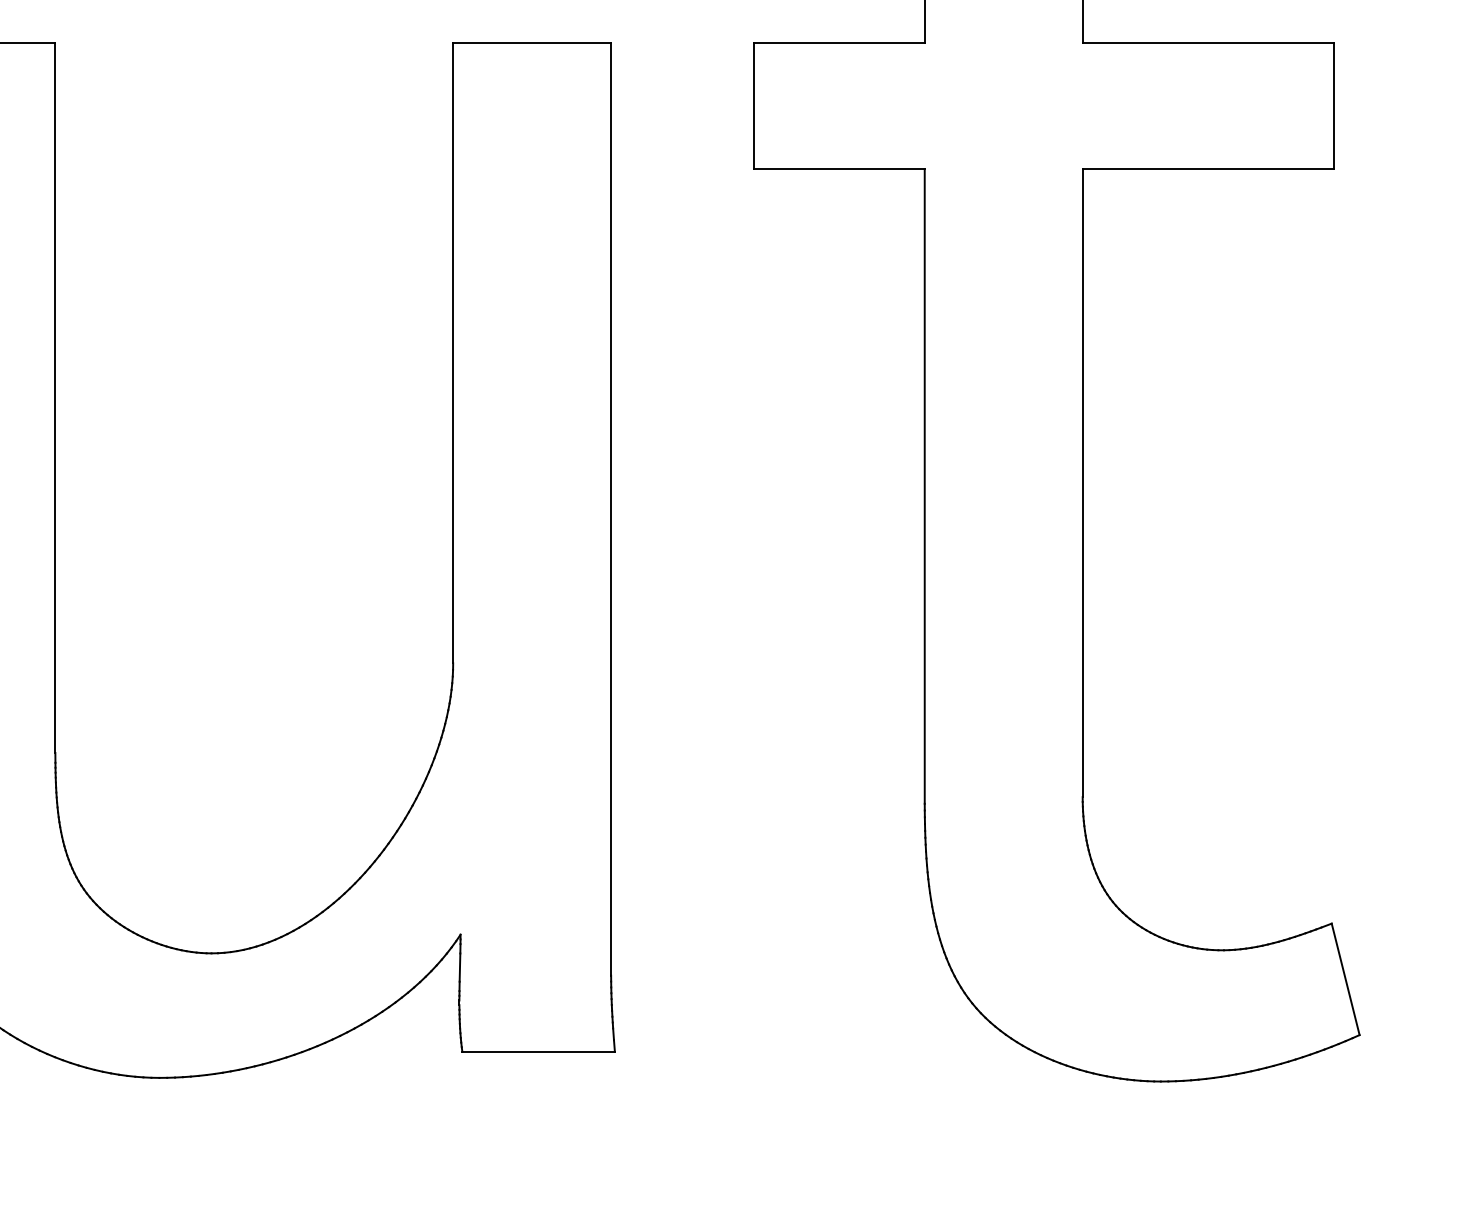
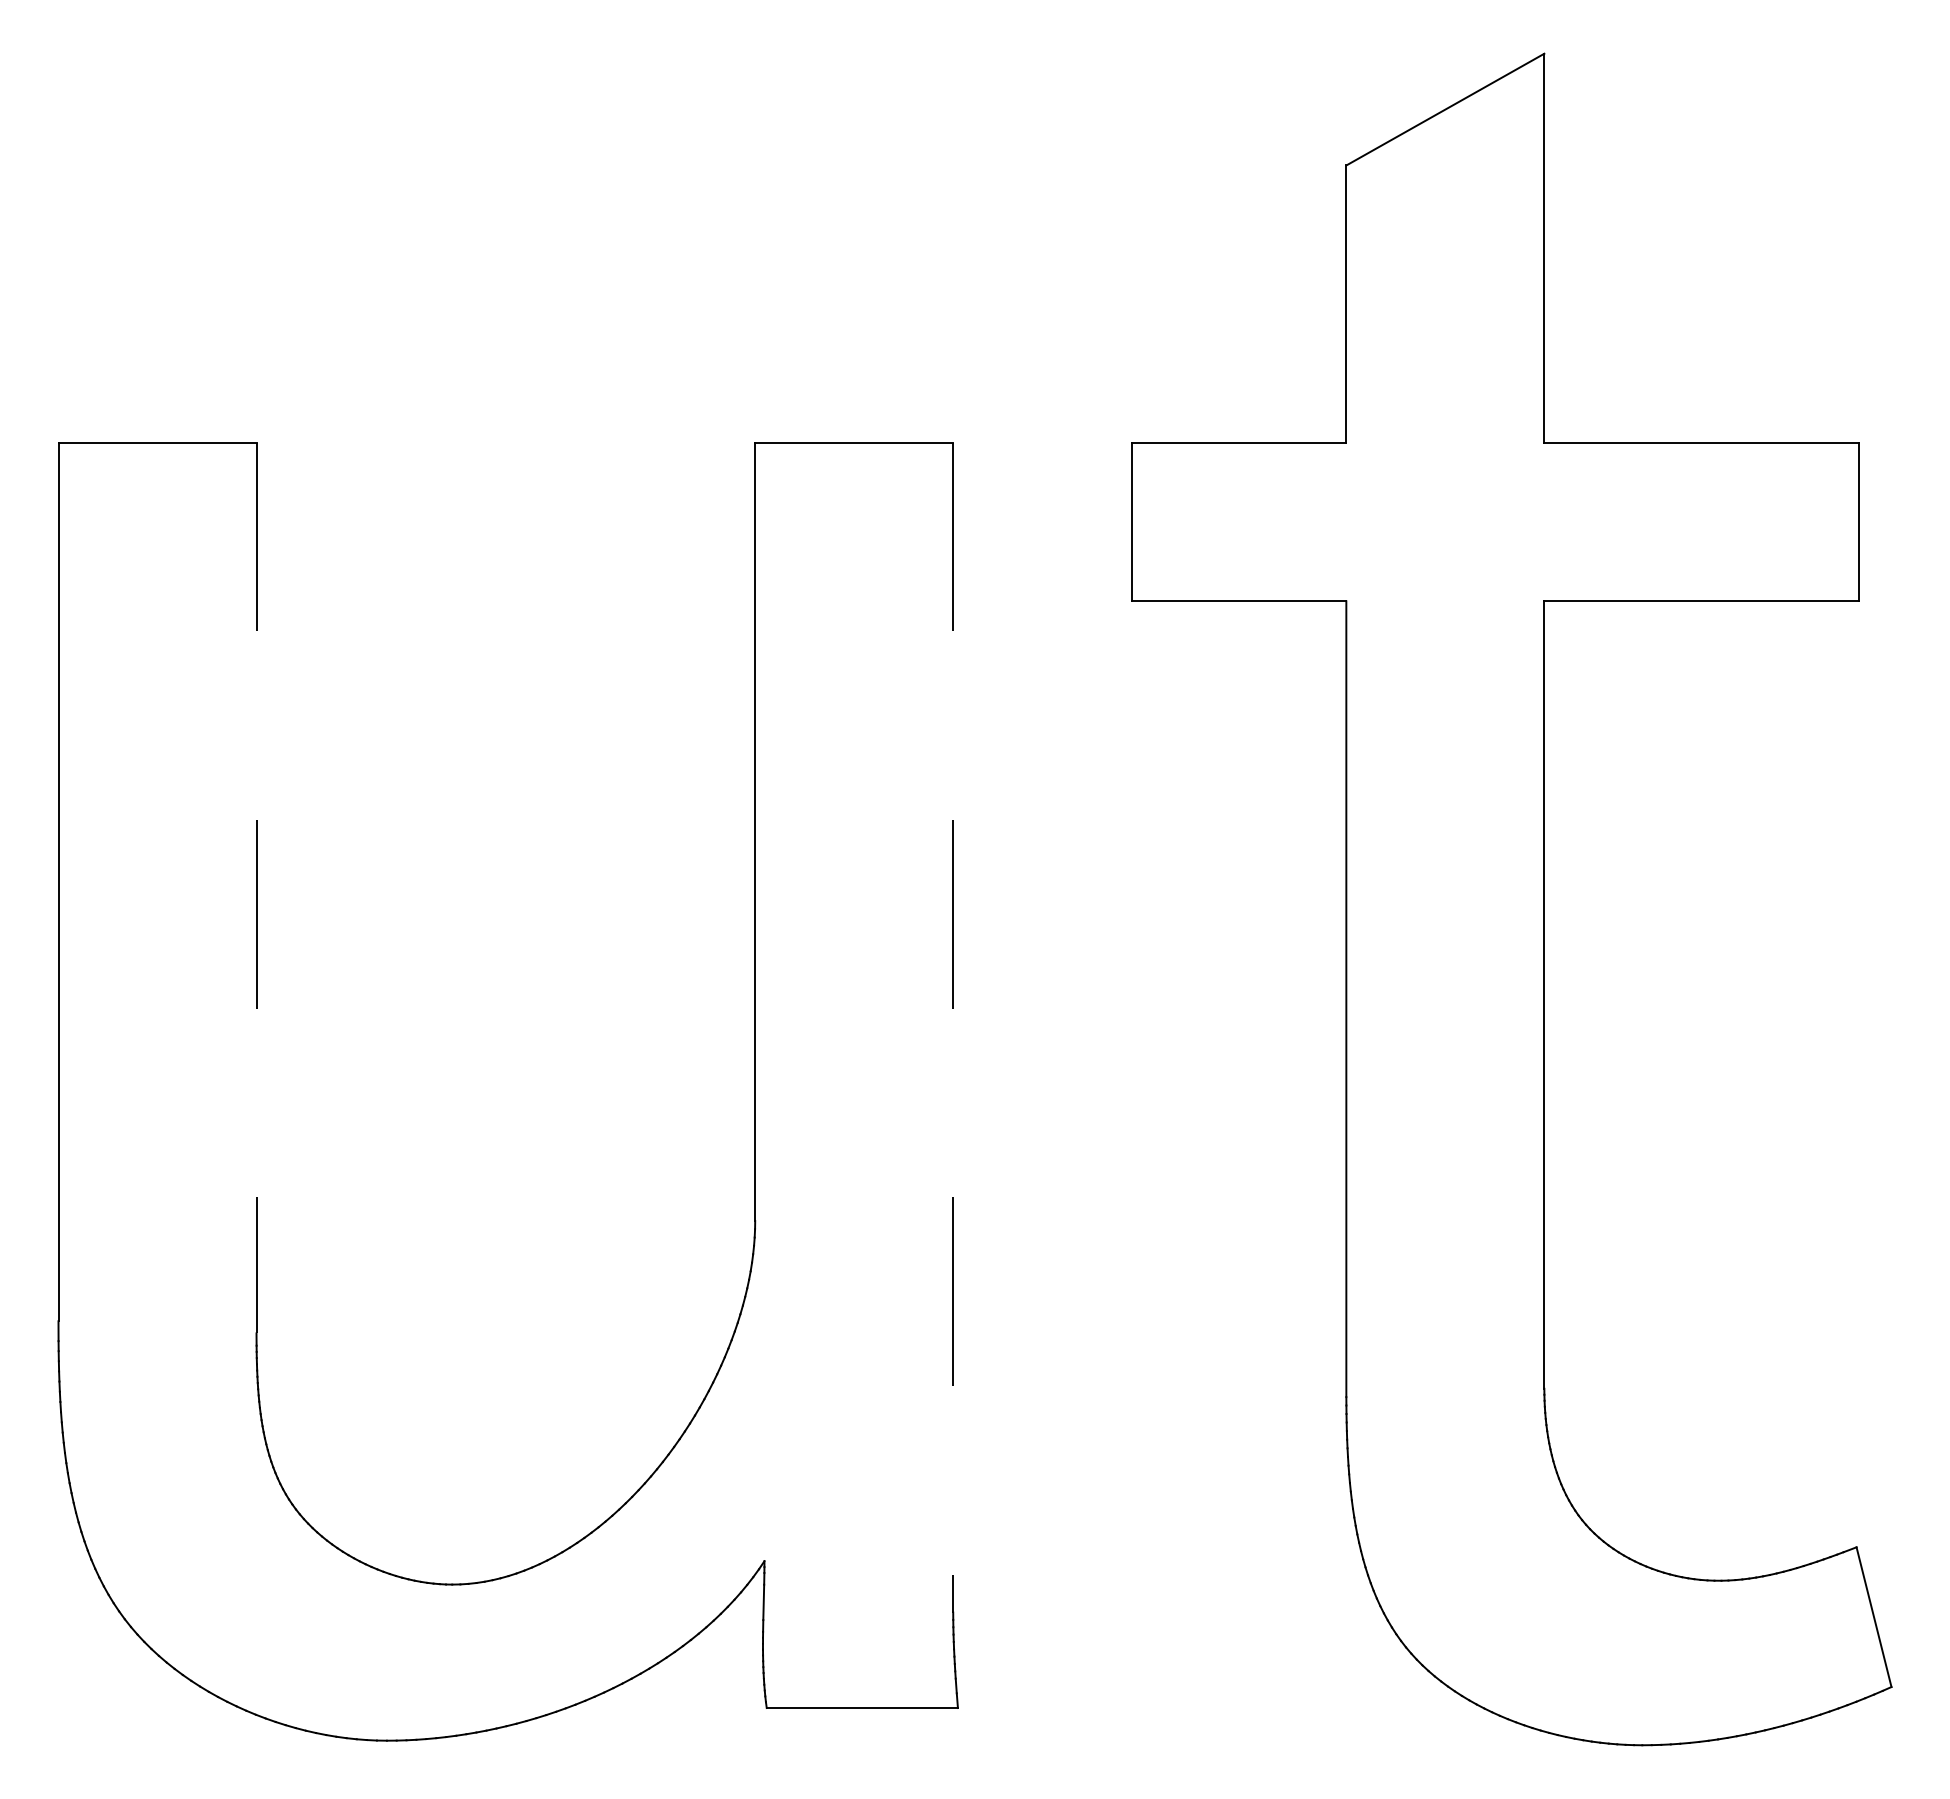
line: (55, 398) -> (256, 888), solid -> dashed
line: (611, 508) -> (953, 1027), solid -> dashed

